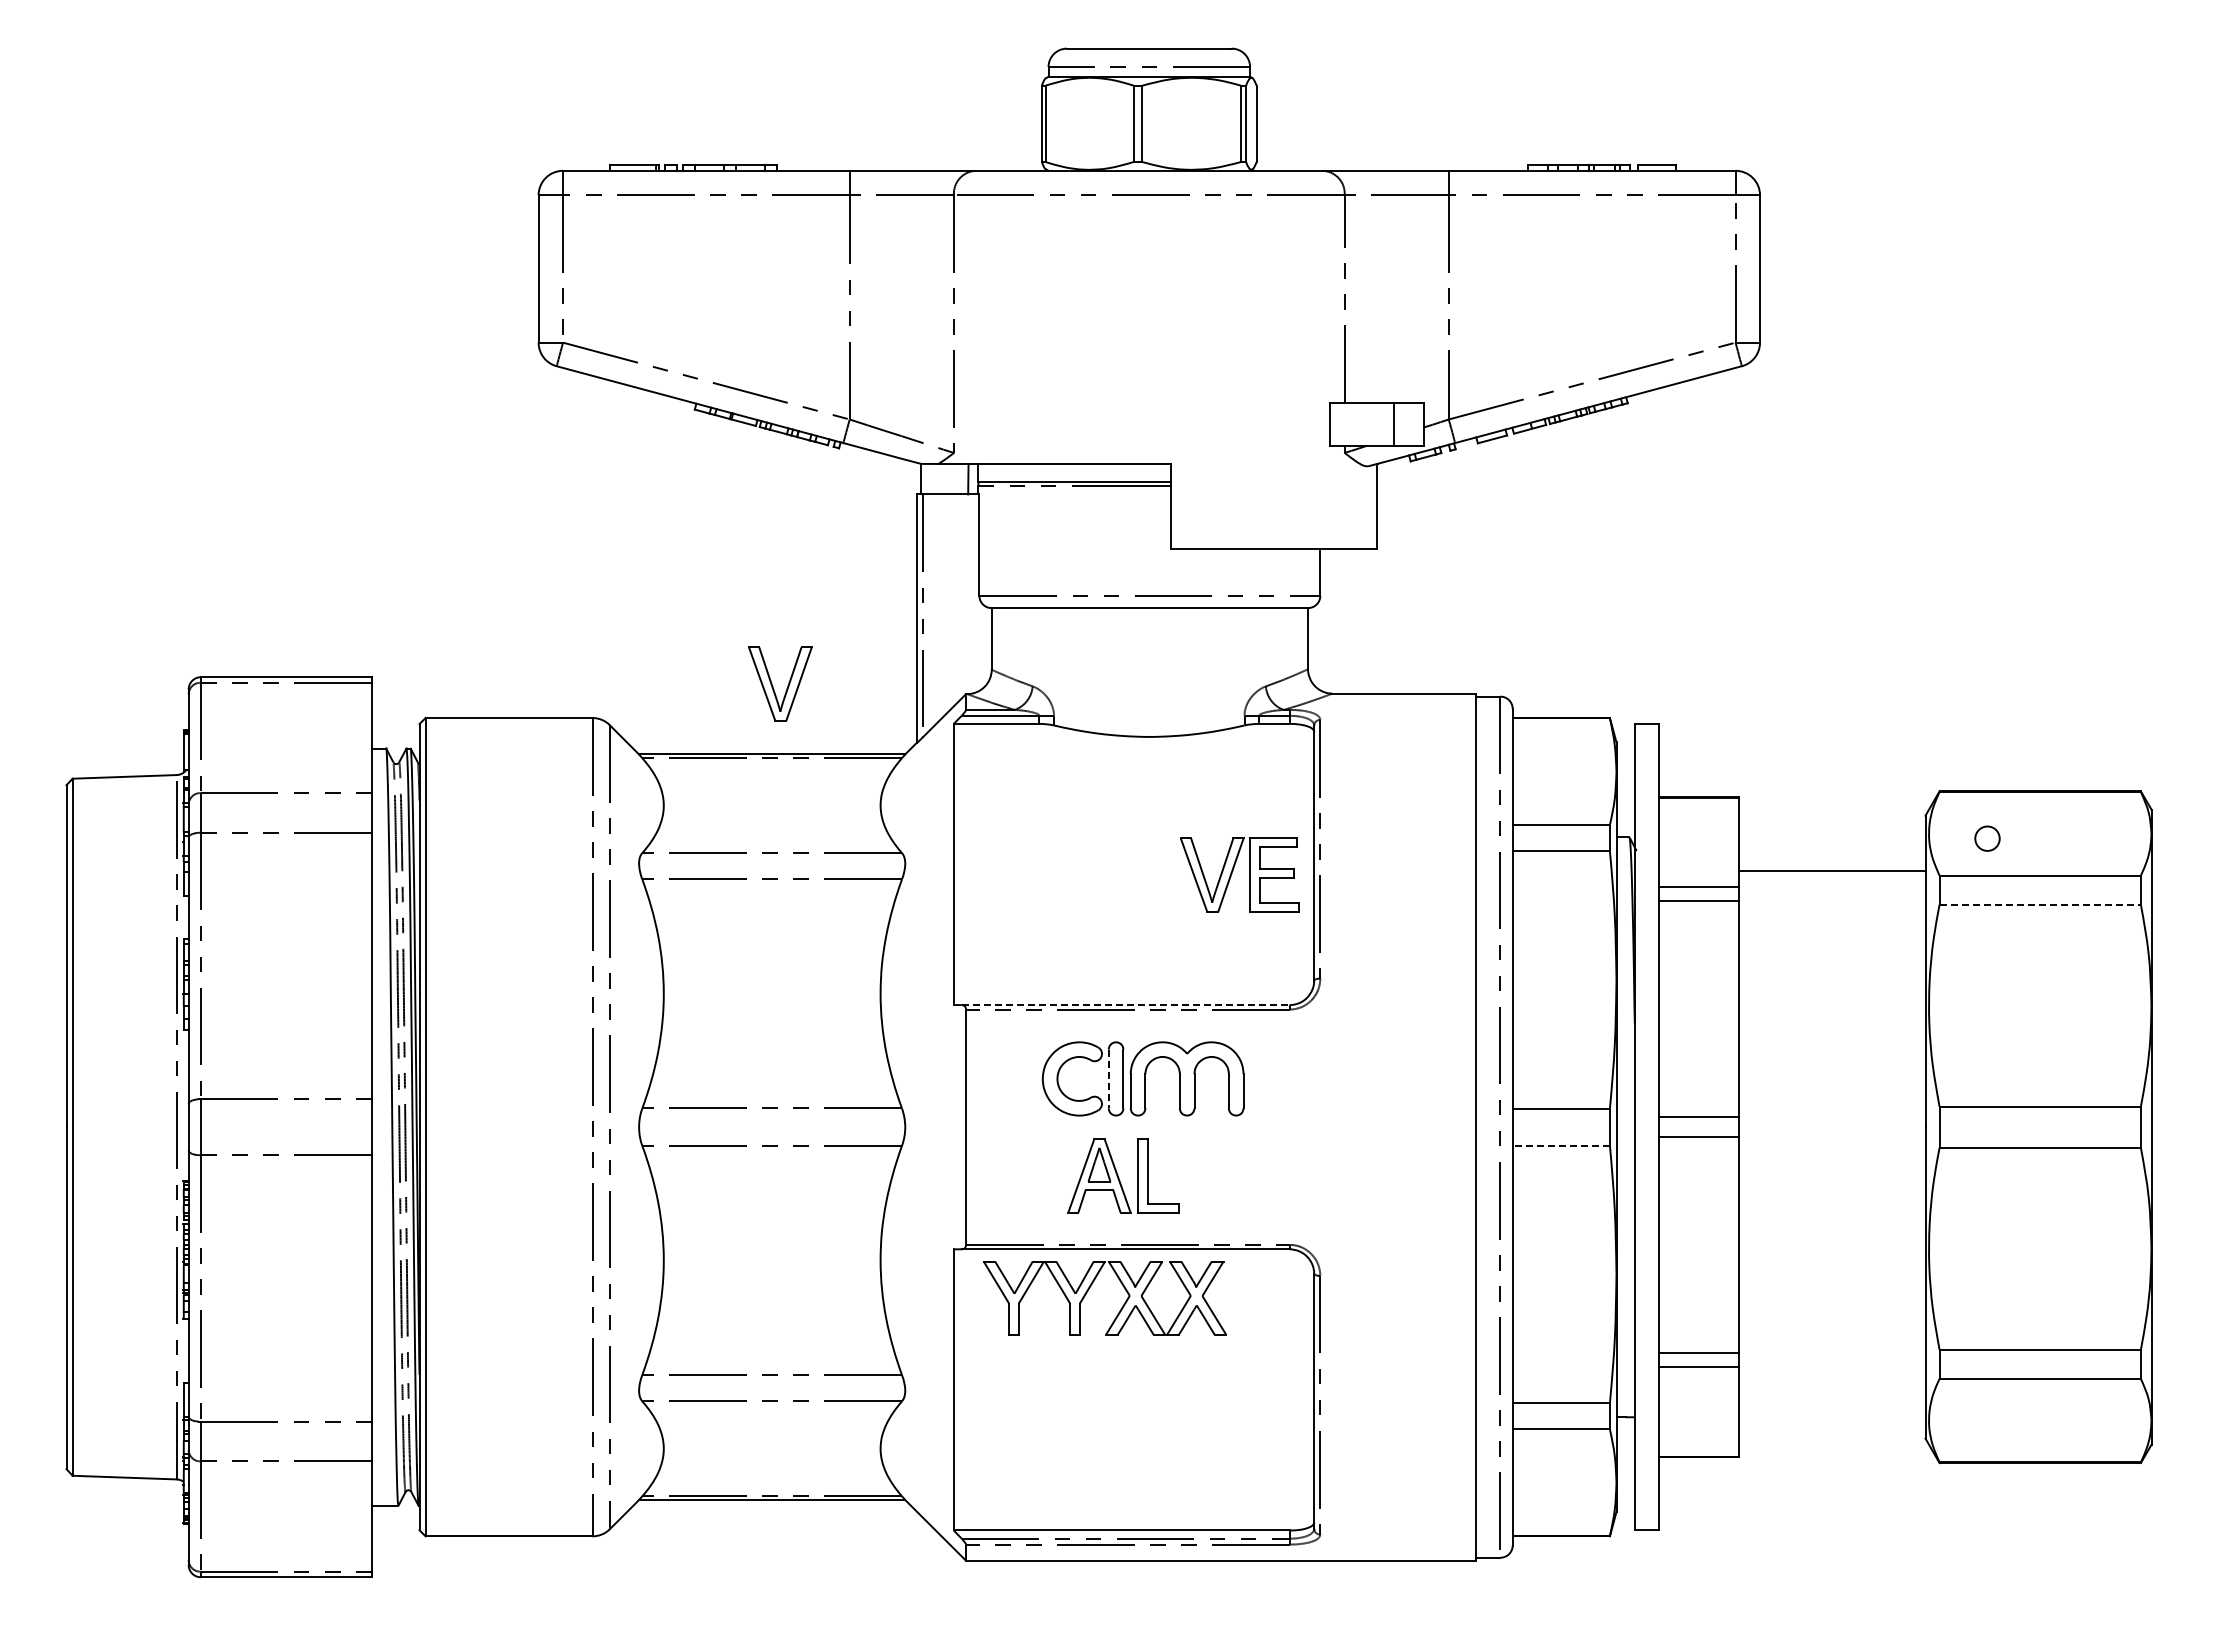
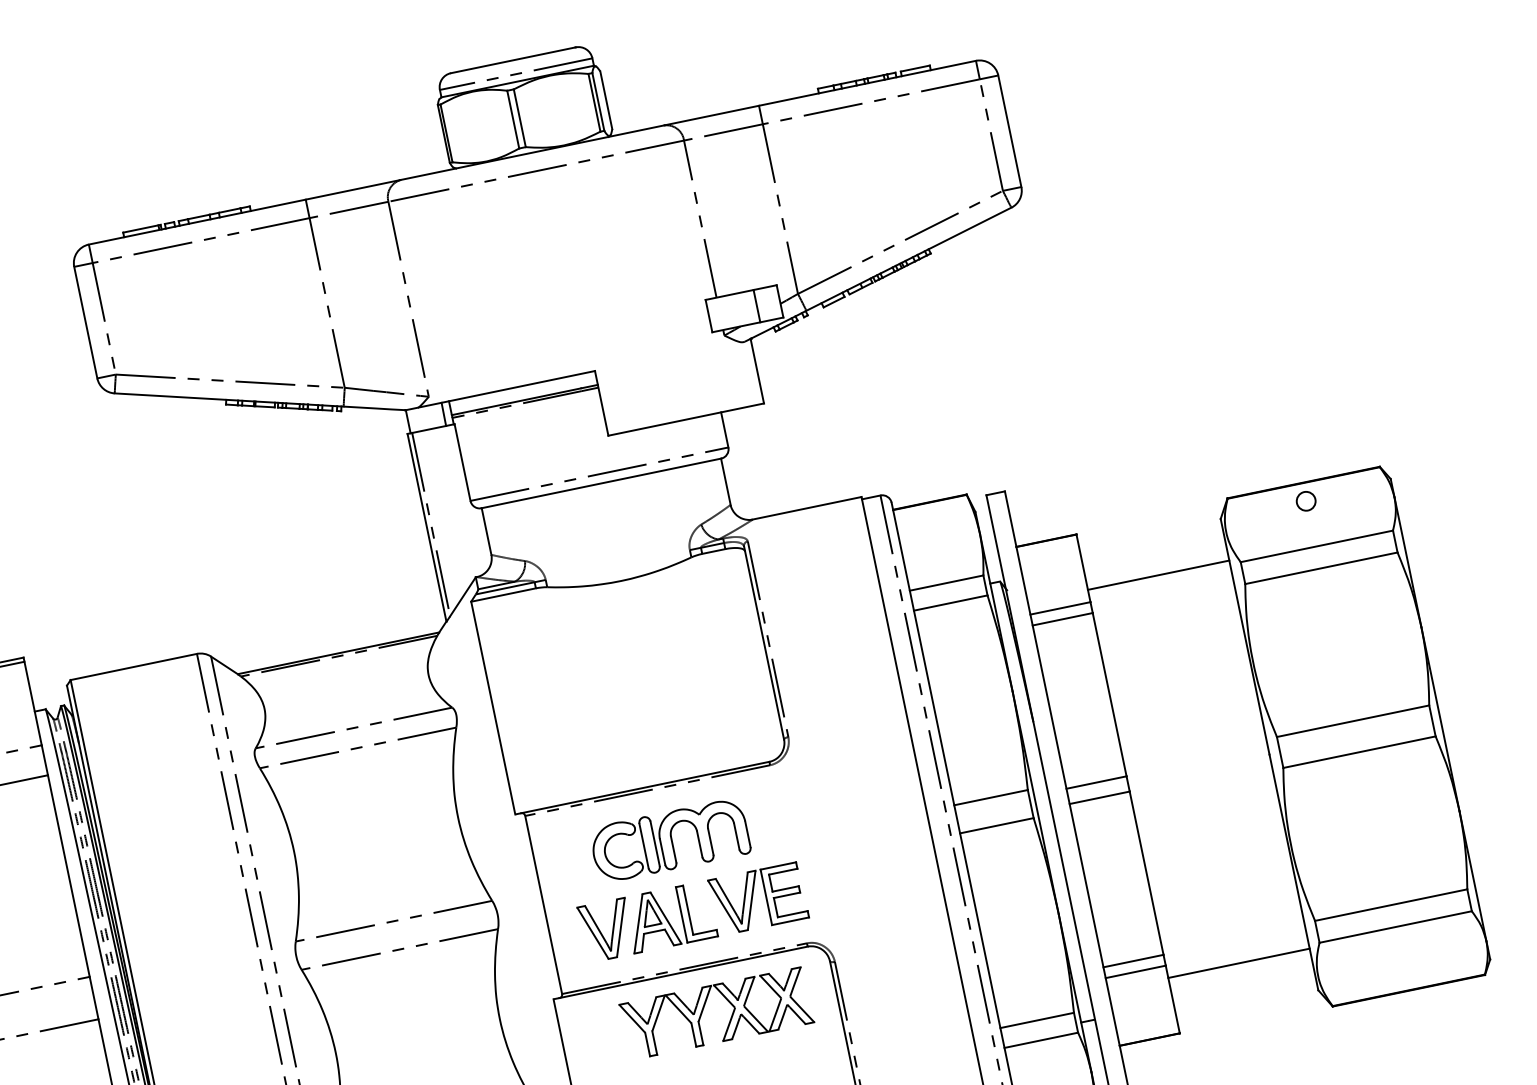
part: (787, 685) -> (612, 930), moved
circle: (1987, 838) -> (1306, 501), moved
part: (1233, 871) -> (753, 897), moved
line: (2040, 904) -> (1321, 568), dashed -> solid
line: (1126, 1005) -> (645, 787), dashed -> solid
line: (1108, 1079) -> (643, 846), dashed -> solid
line: (1561, 1145) -> (996, 825), dashed -> solid
part: (1088, 1291) -> (703, 1011), moved
line: (1831, 1383) -> (1238, 963), added

